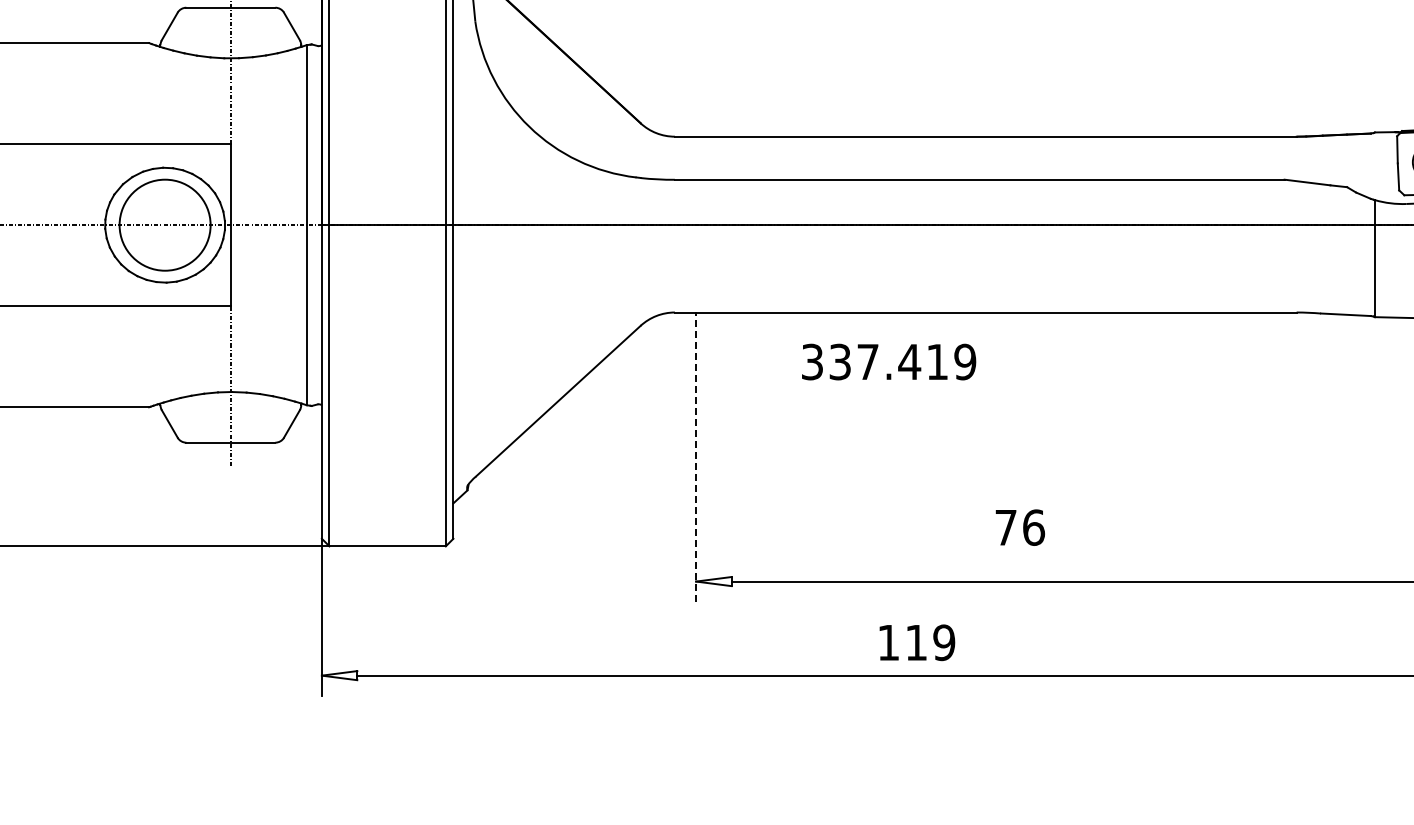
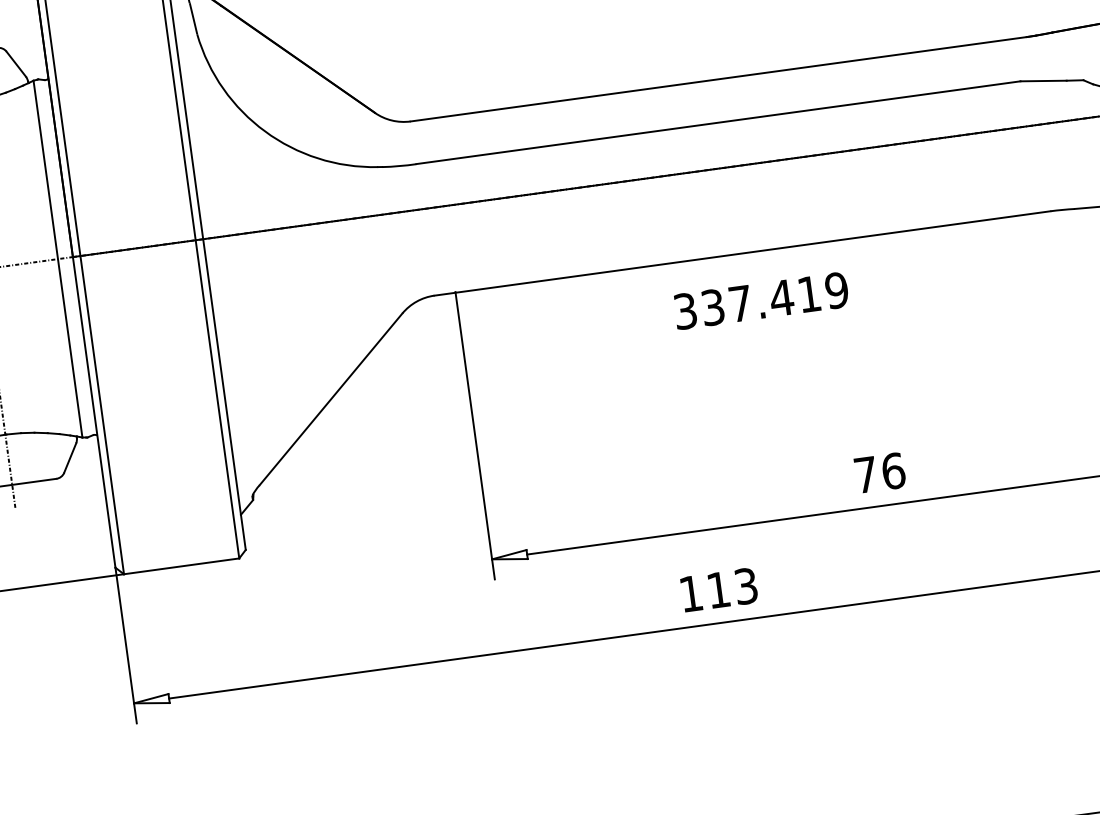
text: (889, 361) -> (761, 300), moved
line: (696, 456) -> (475, 435), dashed -> solid
text: (1019, 527) -> (879, 472), moved
text: (944, 642) -> (746, 586), 119 -> 113

